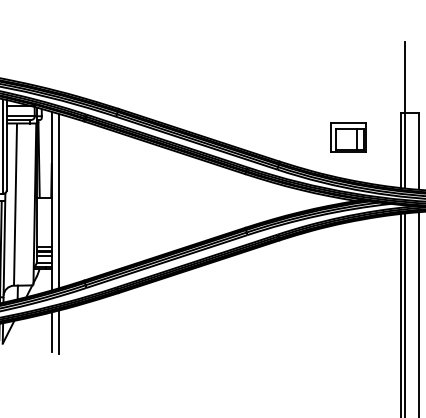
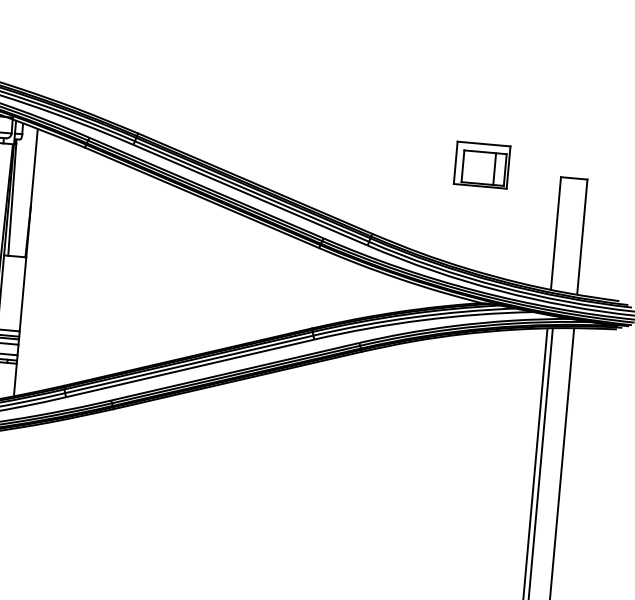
line: (404, 115) -> (565, 181), removed
part: (348, 137) -> (482, 165), moved
line: (58, 200) -> (35, 262), removed
line: (51, 331) -> (7, 457), removed
line: (58, 331) -> (18, 458), removed

